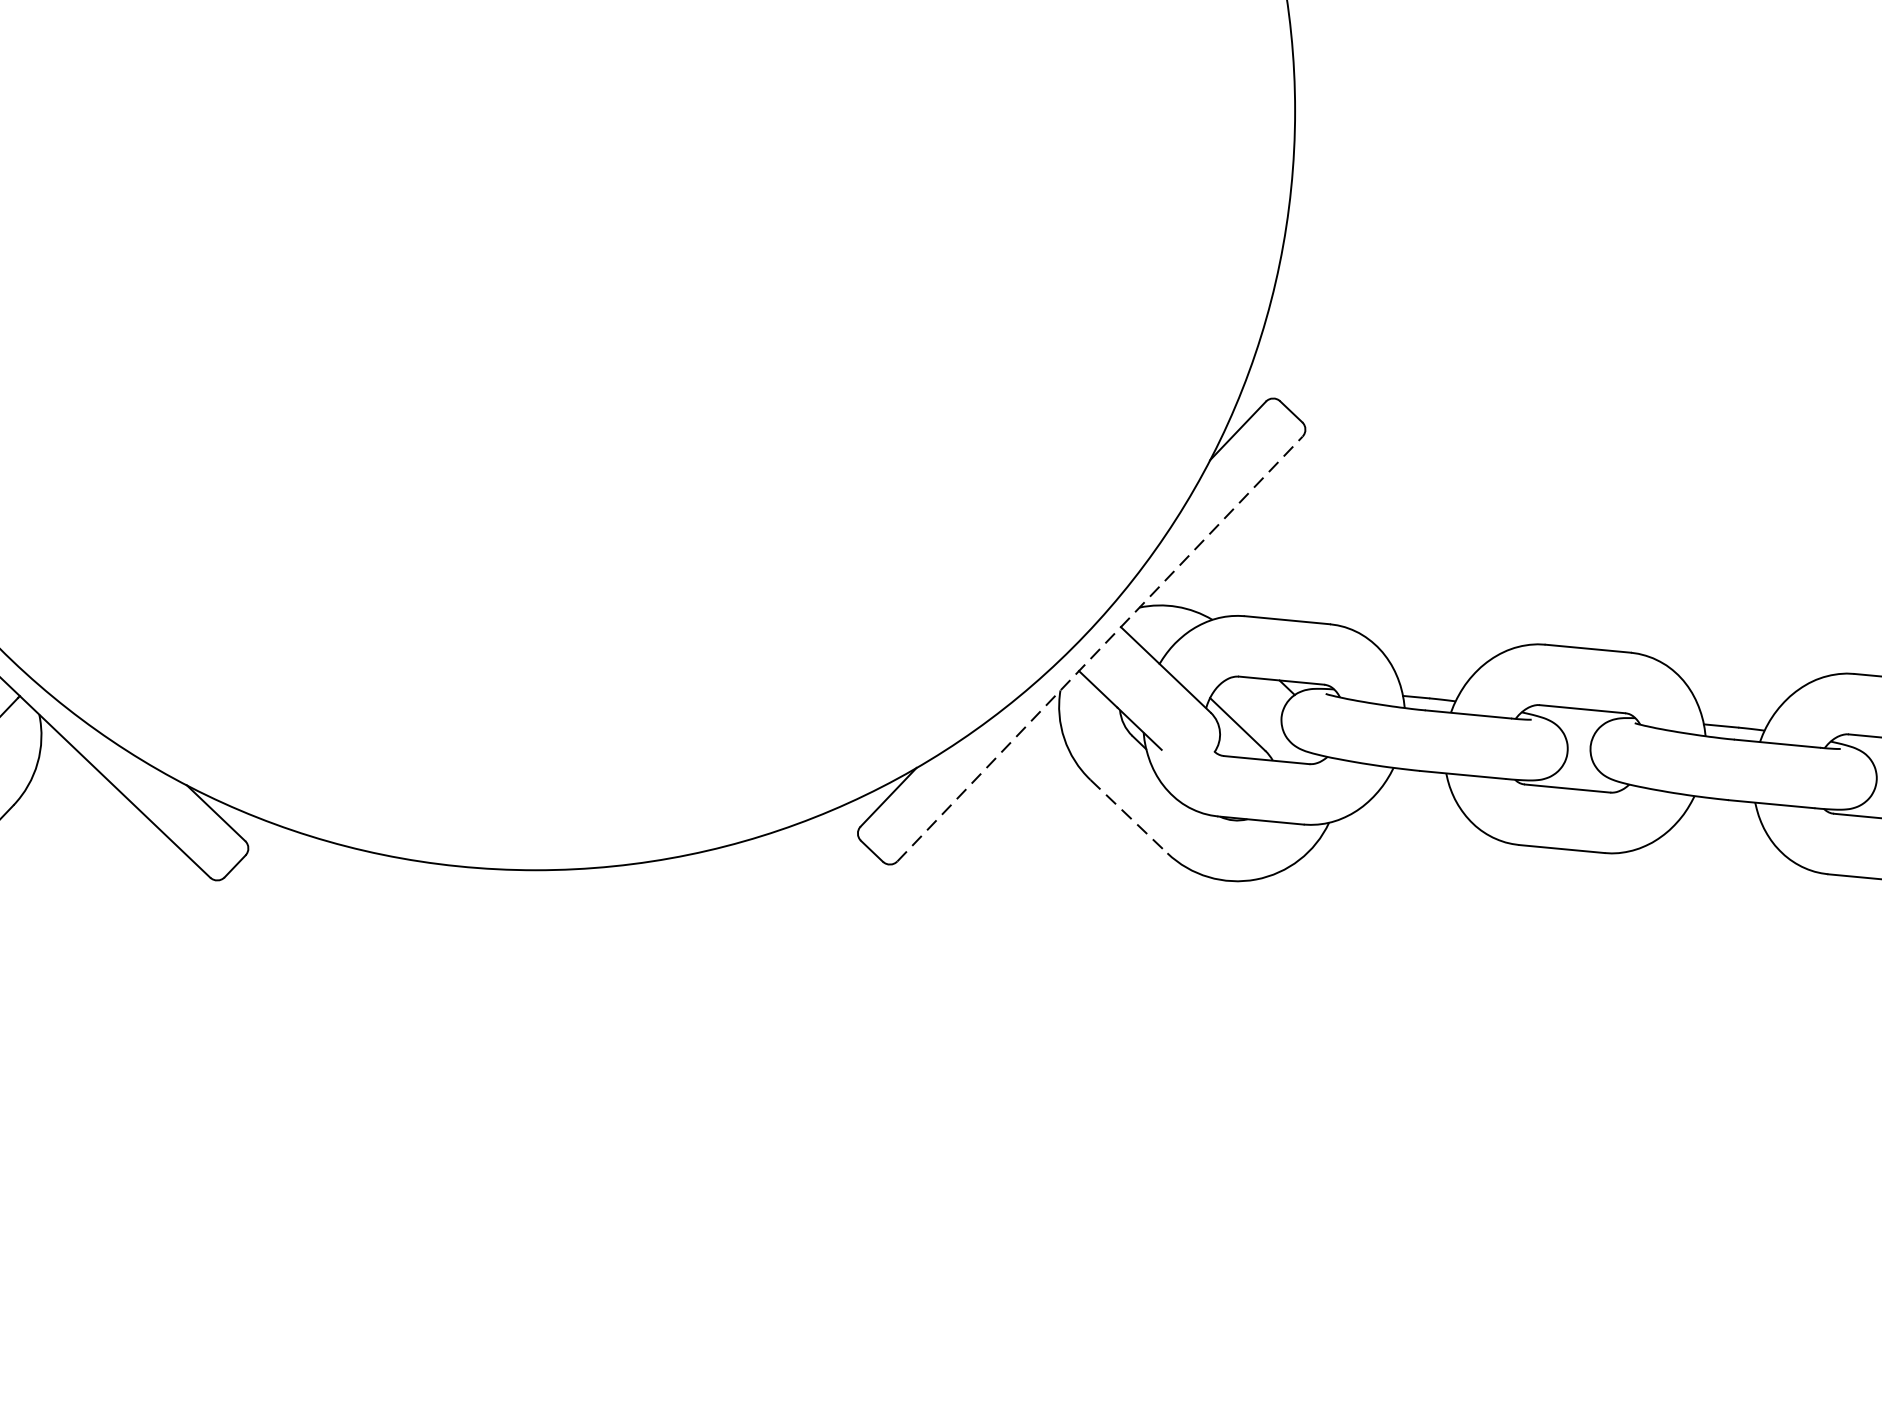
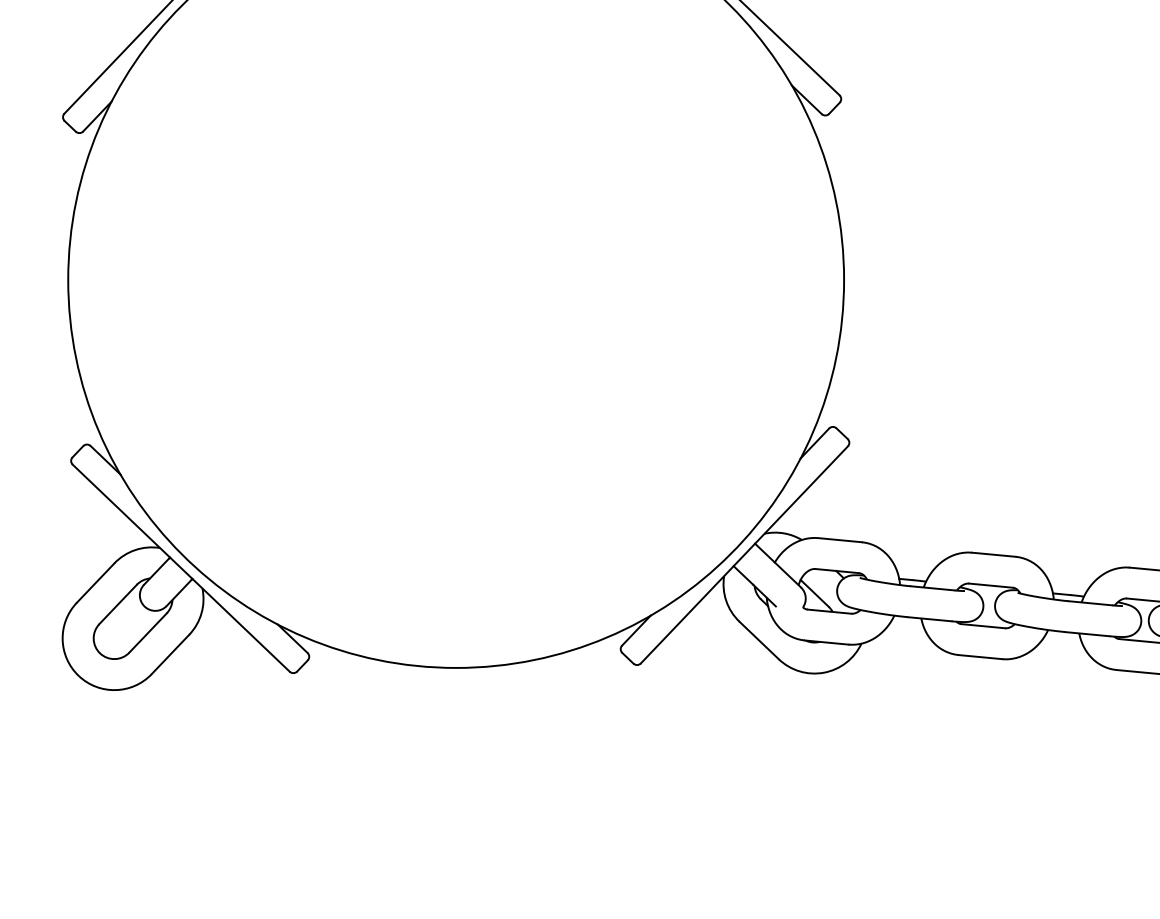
line: (1100, 648) -> (744, 554), dashed -> solid
line: (1129, 816) -> (759, 640), dashed -> solid

